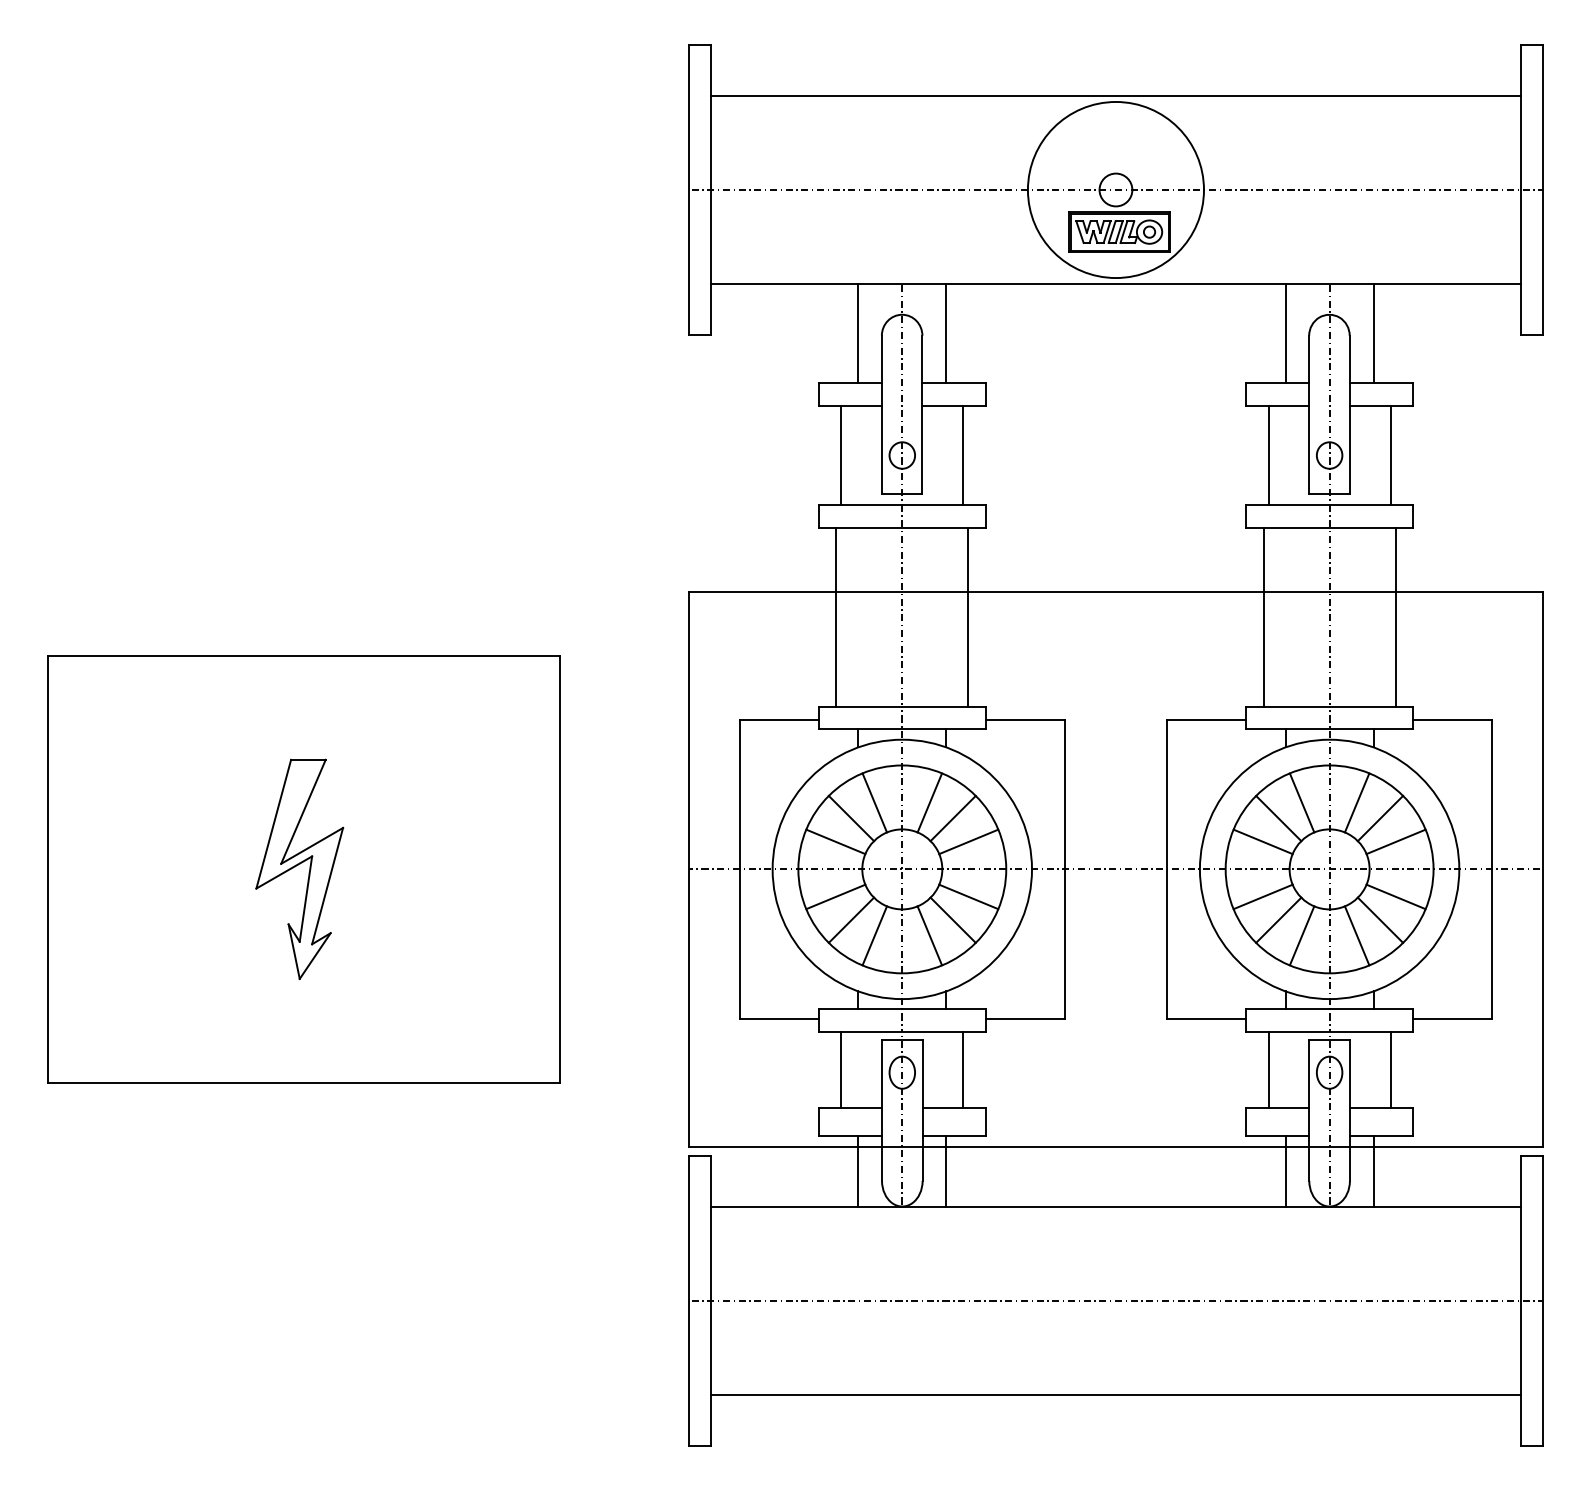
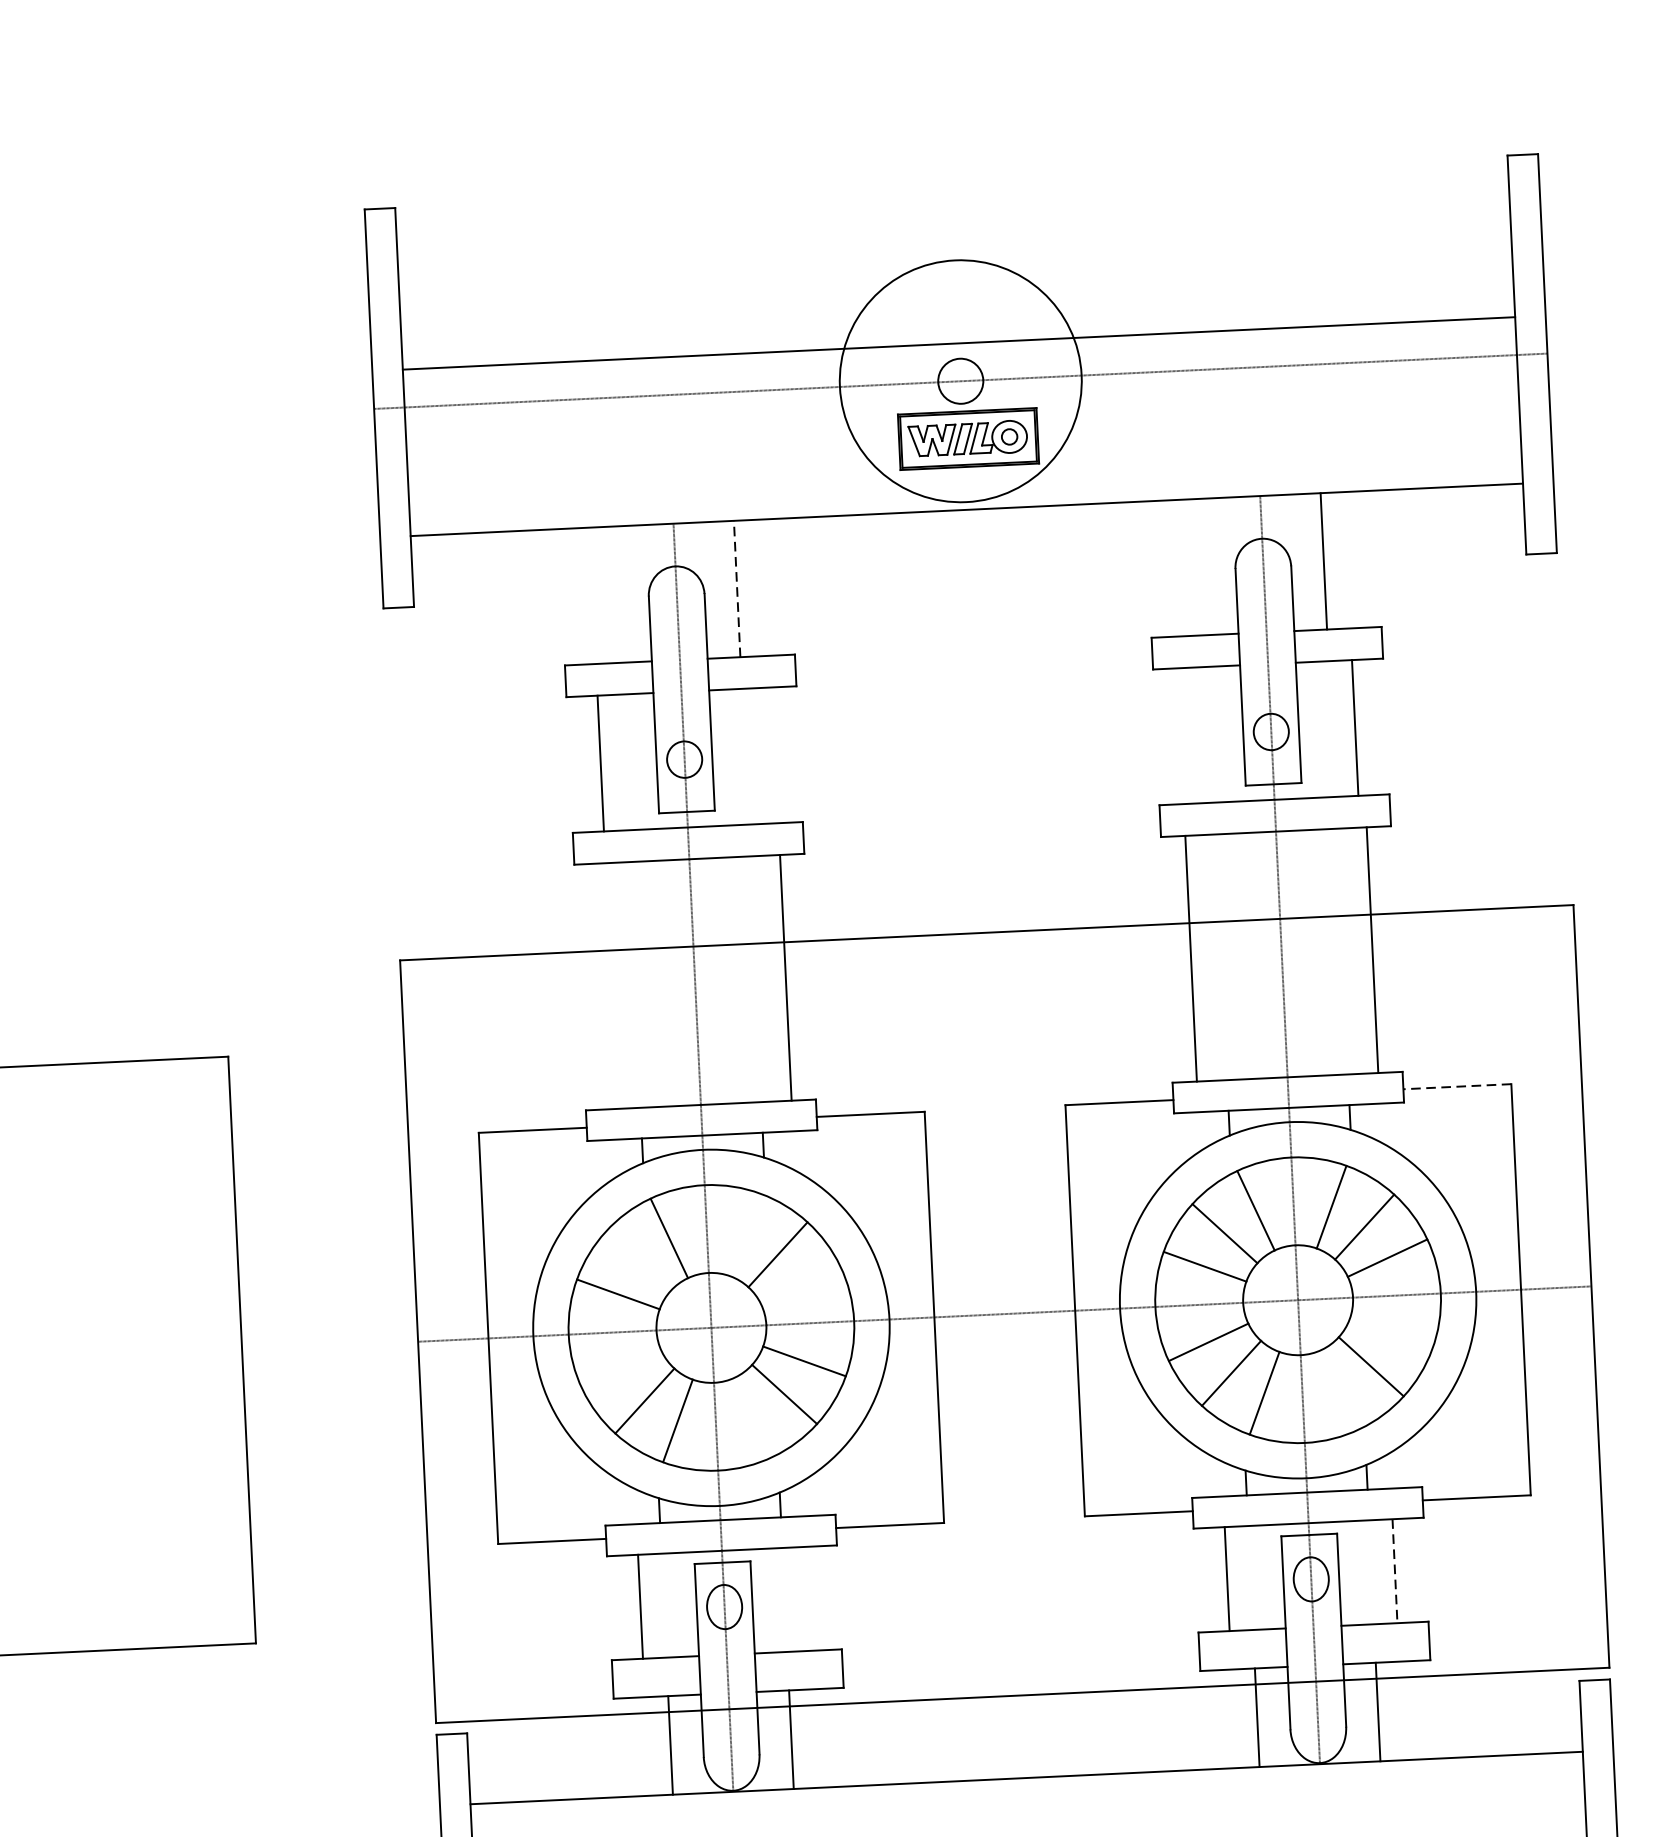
line: (1115, 96) -> (958, 343), moved
line: (858, 332) -> (616, 593), removed
line: (1285, 332) -> (1202, 565), removed
line: (946, 333) -> (737, 589), solid -> dashed
line: (963, 455) -> (768, 755), removed
line: (1268, 455) -> (1187, 735), removed
line: (836, 617) -> (604, 986), removed
line: (1452, 719) -> (1457, 1086), solid -> dashed
line: (929, 802) -> (744, 1234), removed
line: (851, 818) -> (638, 1261), removed
line: (968, 841) -> (800, 1285), removed
line: (835, 896) -> (621, 1369), removed
line: (1395, 896) -> (1390, 1333), removed
line: (929, 935) -> (753, 1416), removed
line: (1356, 935) -> (1339, 1389), removed
line: (963, 1069) -> (808, 1598), removed
line: (1390, 1069) -> (1394, 1571), solid -> dashed

